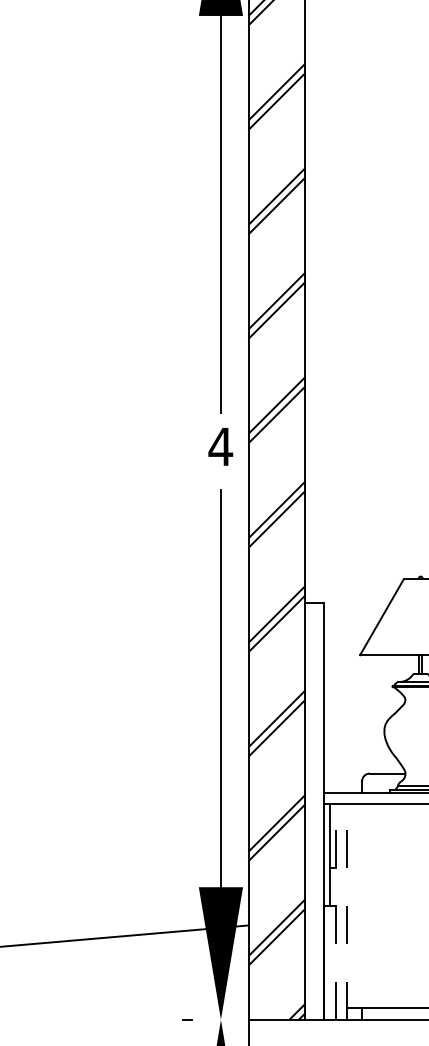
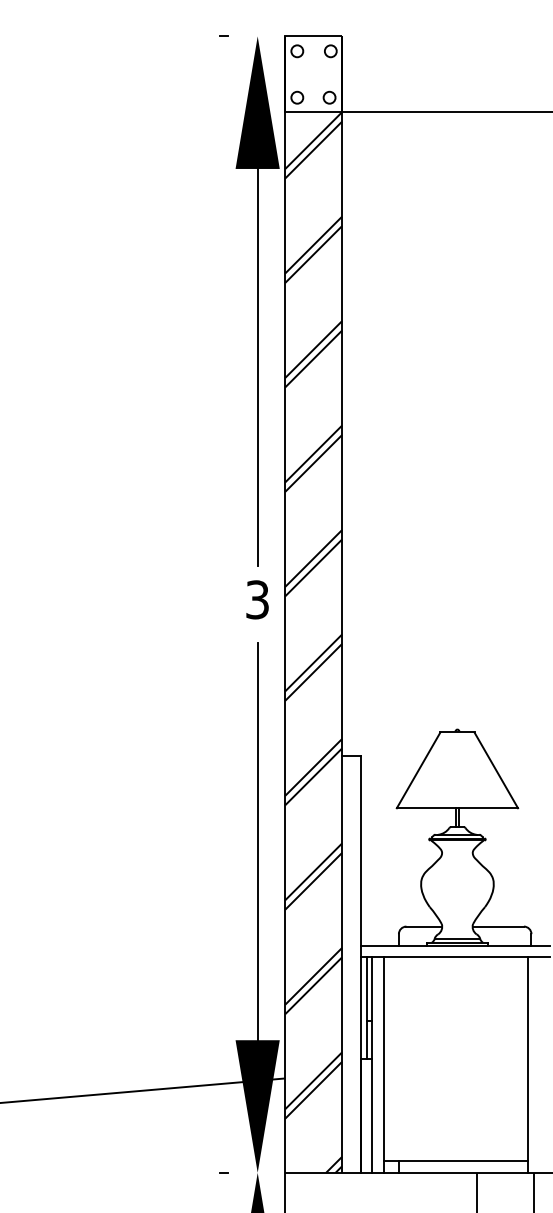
text: (220, 446) -> (257, 599), 4 -> 3
line: (335, 911) -> (372, 1064), dashed -> solid
line: (346, 911) -> (383, 1064), dashed -> solid

